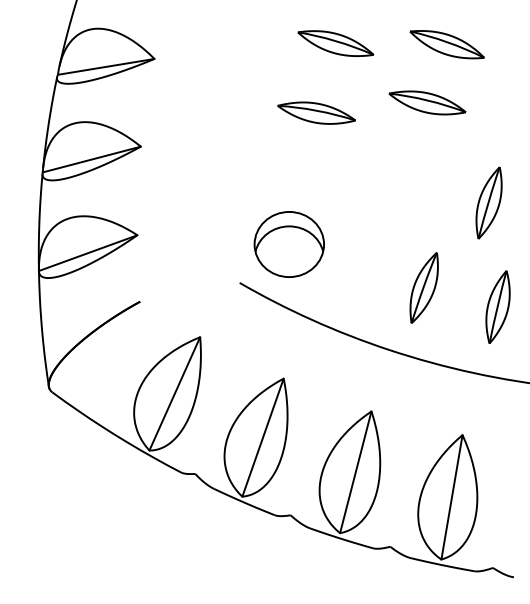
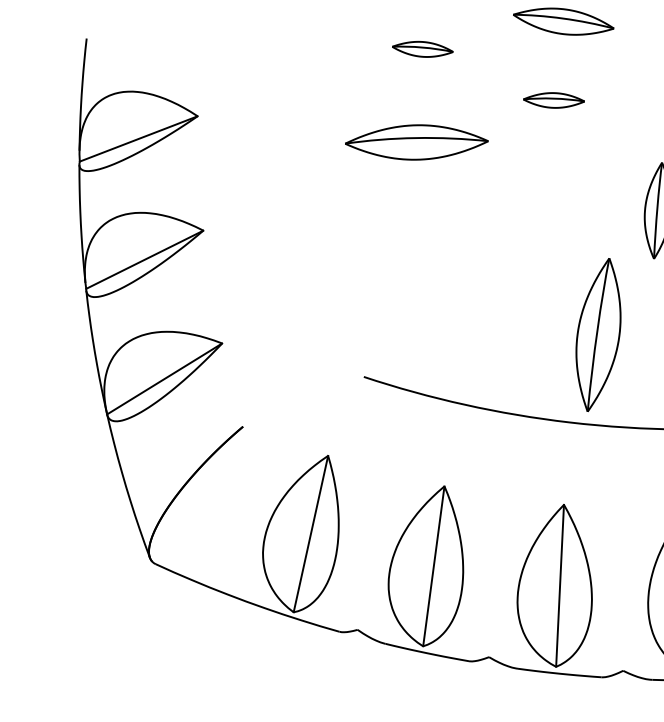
part: (335, 43) -> (422, 49), size x0.6
part: (427, 102) -> (553, 99), size x0.6
part: (316, 112) -> (416, 141), size x1.4
part: (288, 244) -> (415, 315), removed
part: (423, 287) -> (597, 334), size x1.6

